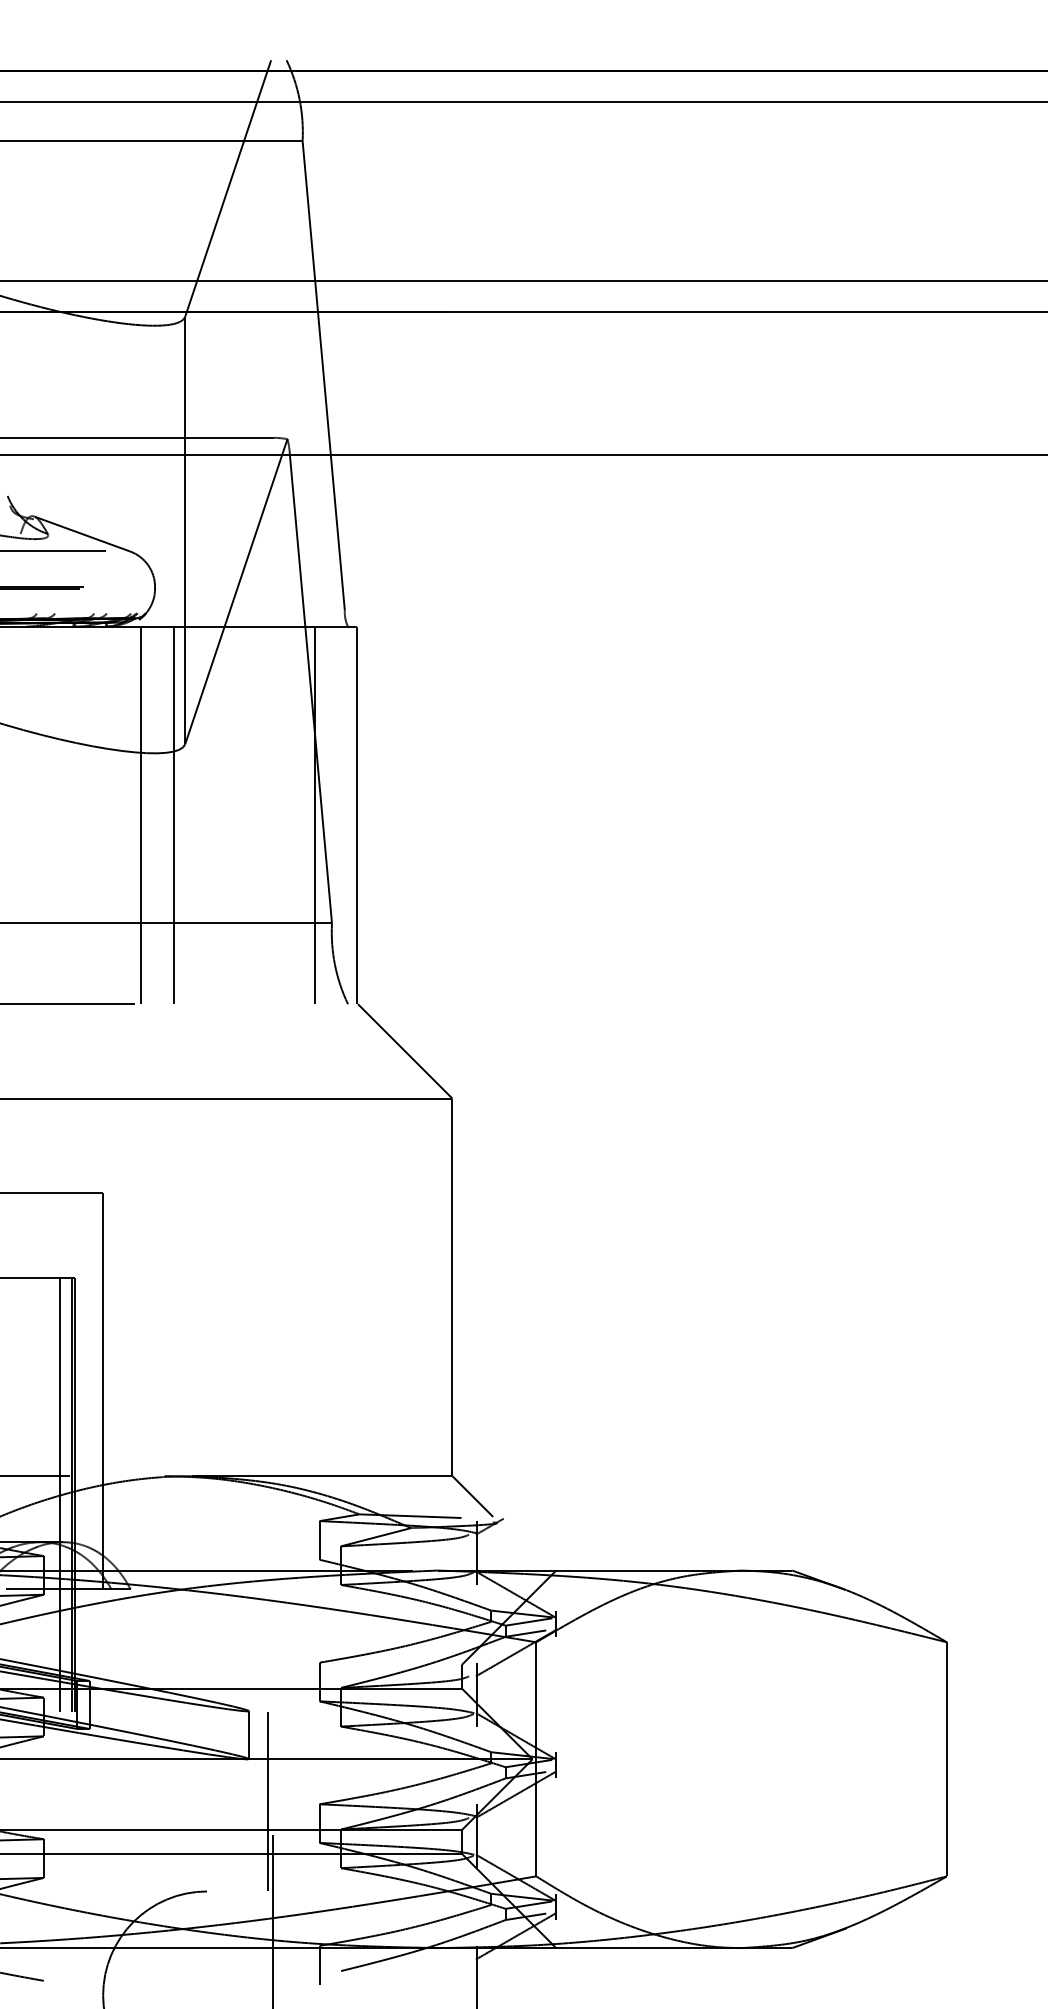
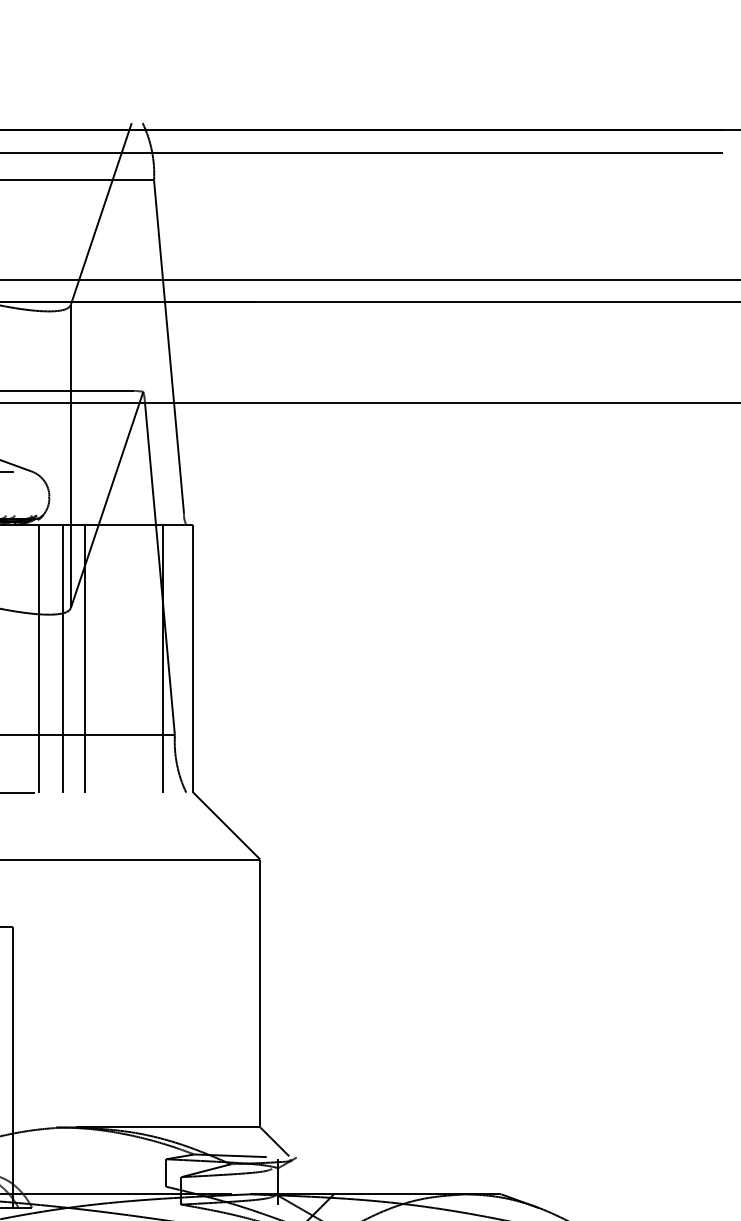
line: (205, 815) -> (85, 658), added

